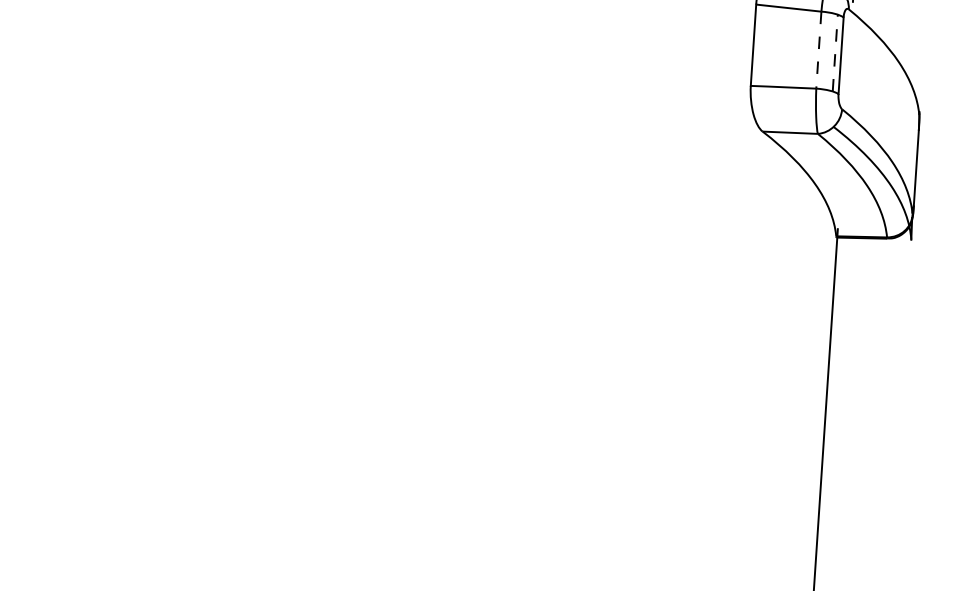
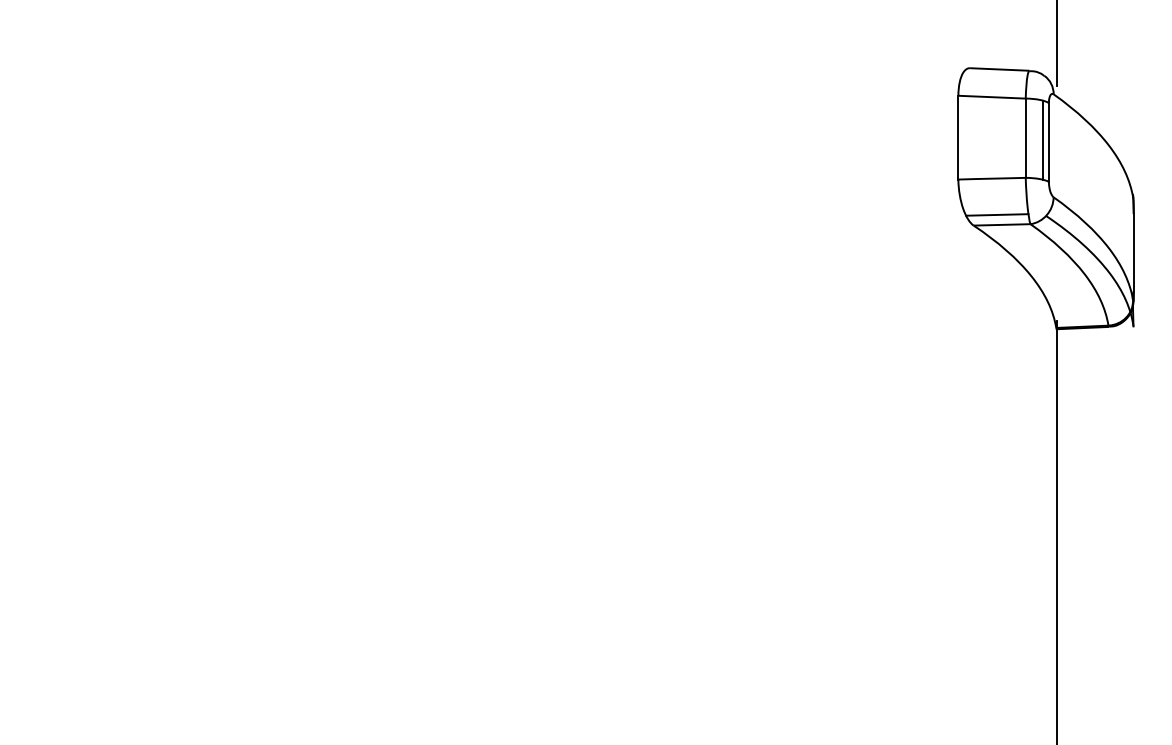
line: (818, 50) -> (1025, 138), dashed -> solid
line: (834, 53) -> (1042, 140), dashed -> solid
line: (786, 122) -> (997, 214), added

